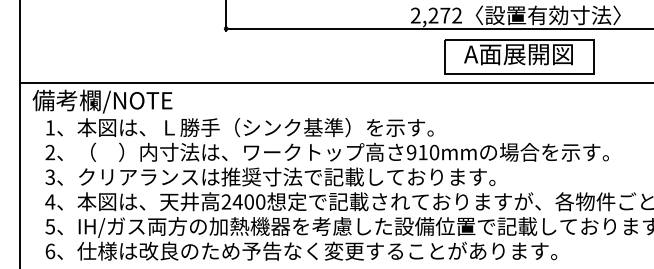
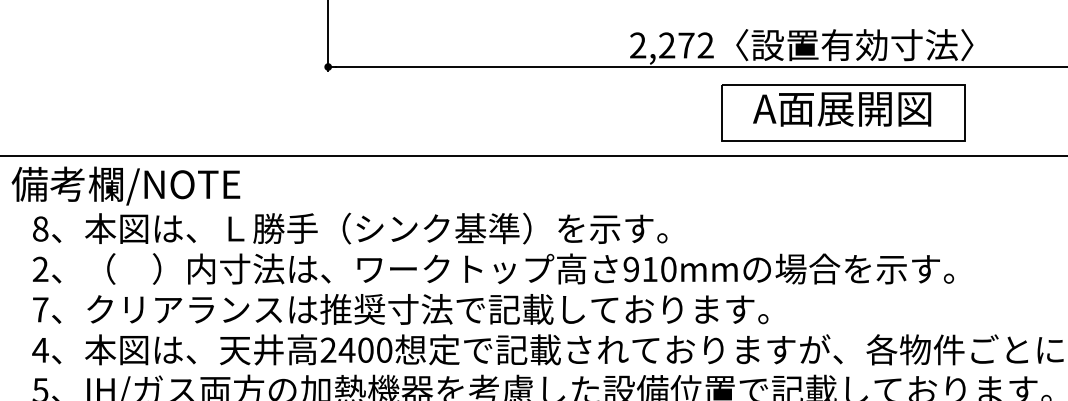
part: (519, 56) -> (843, 112), moved
text: (50, 127) -> (40, 228), 1 -> 8
text: (50, 177) -> (40, 310), 3 -> 7

